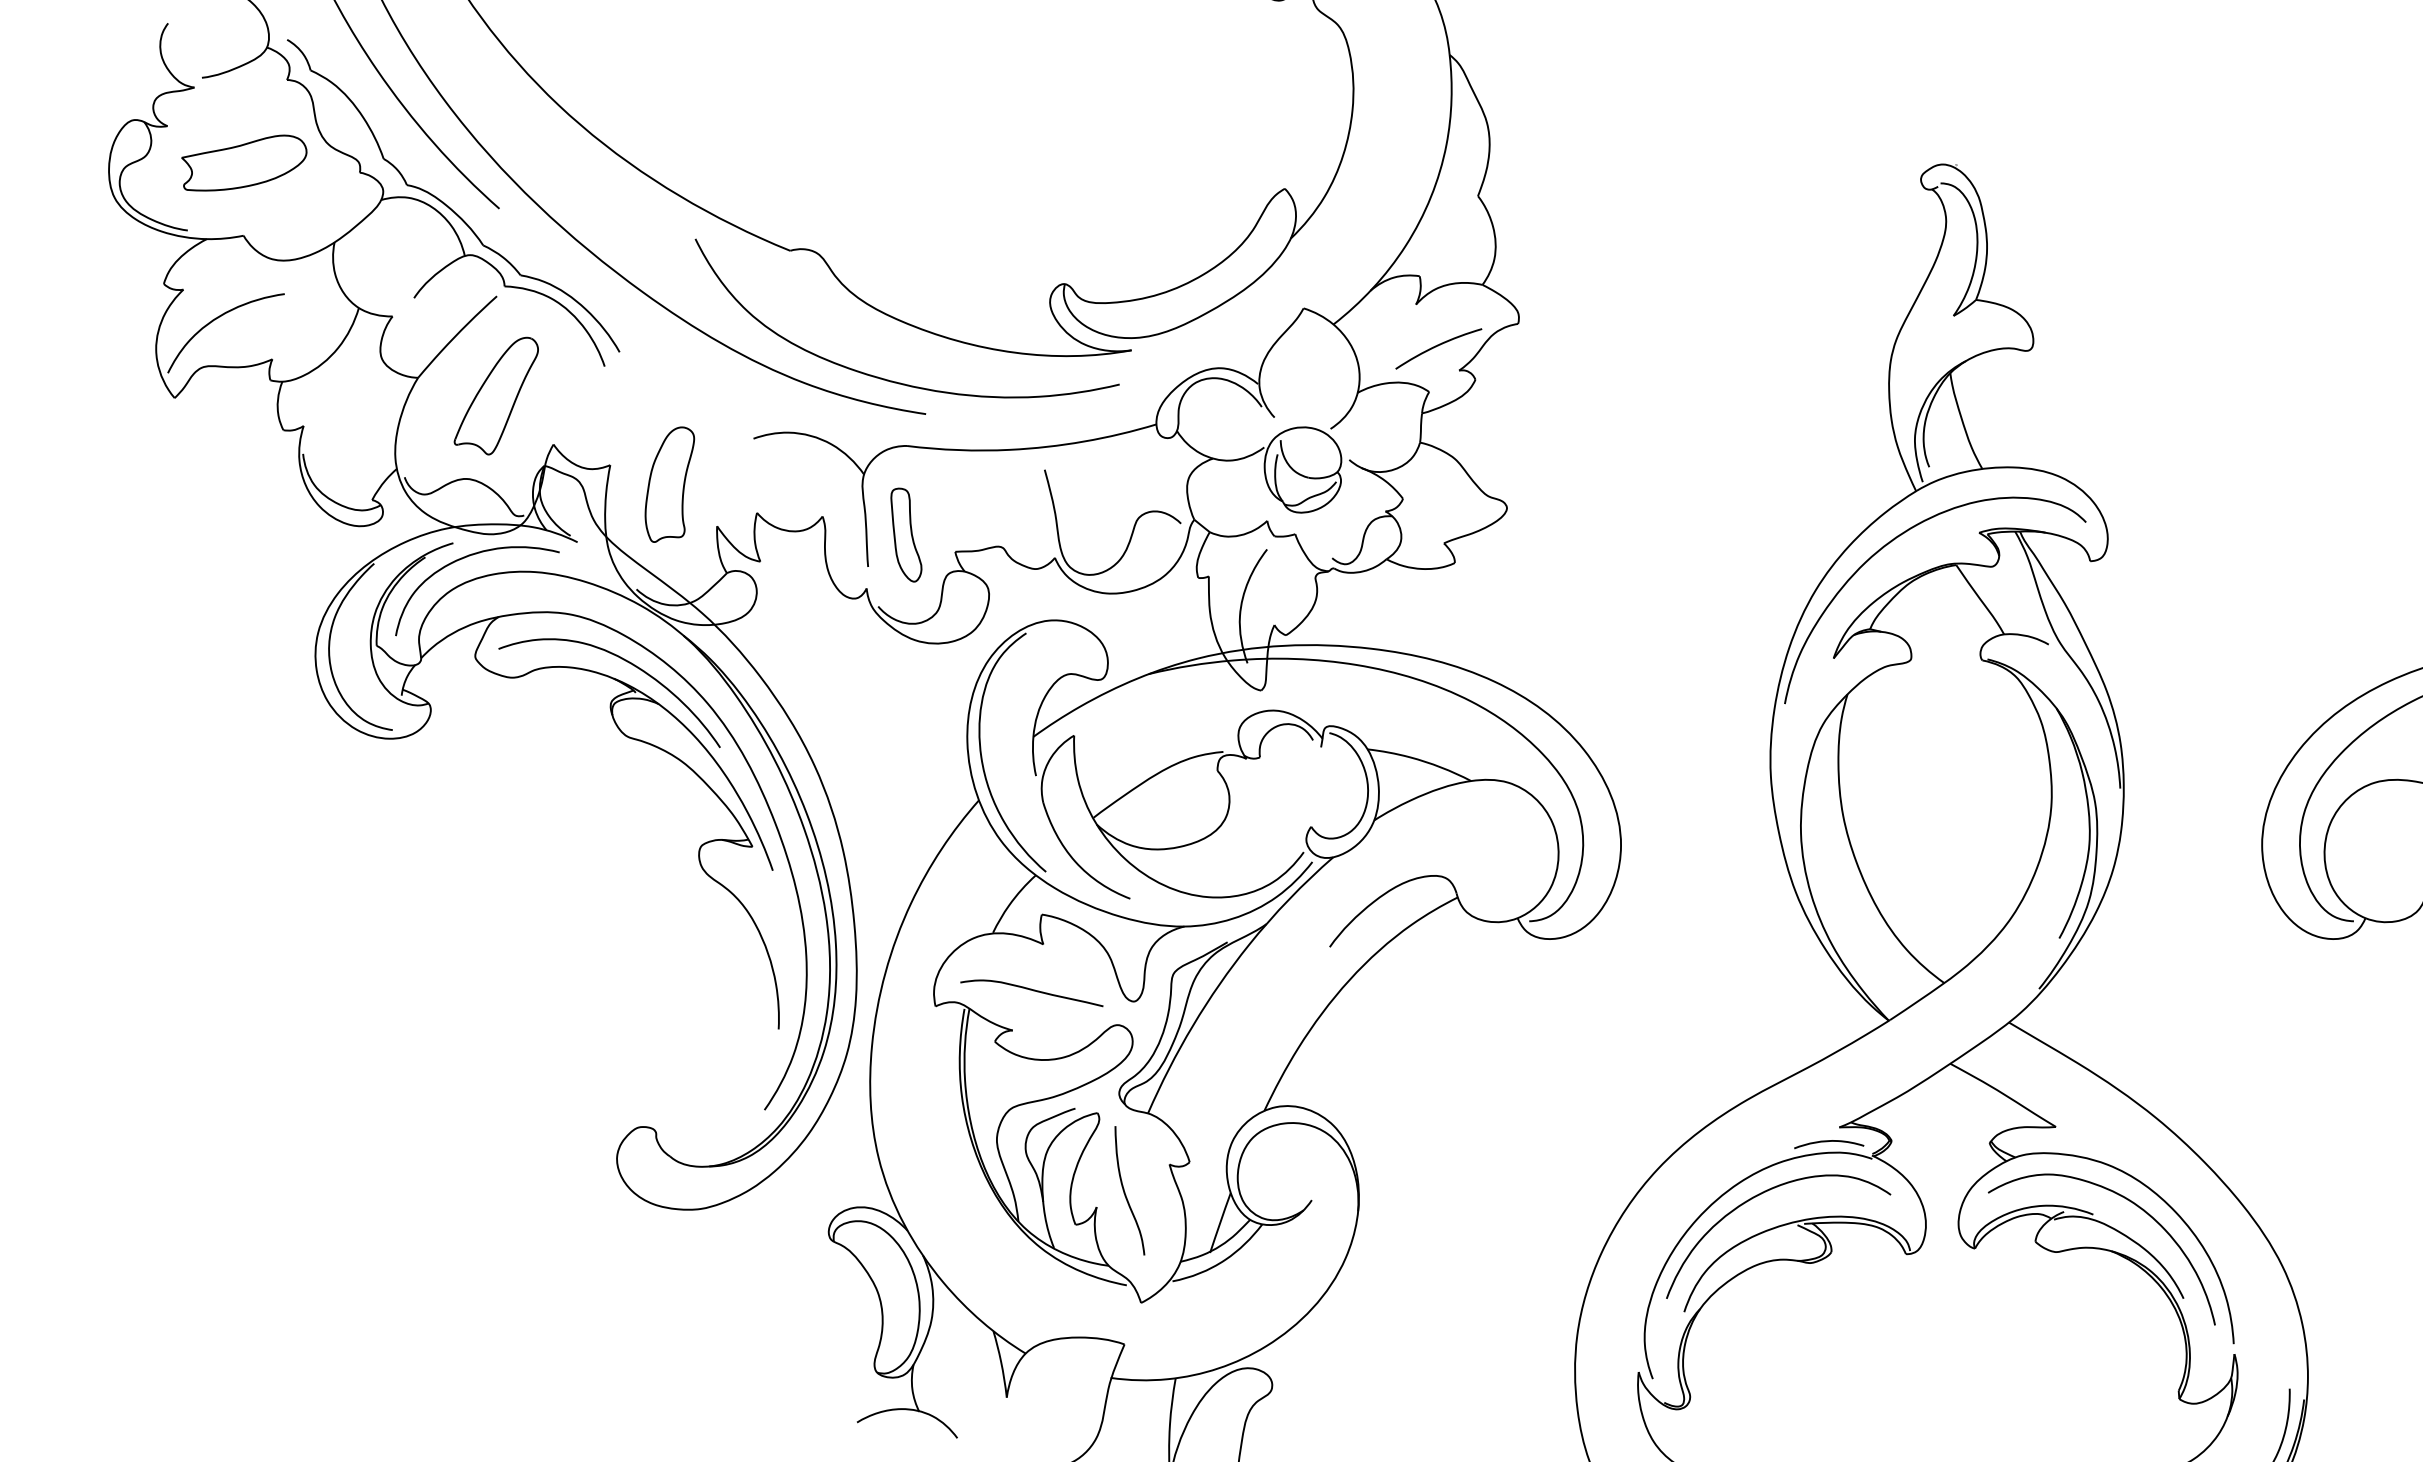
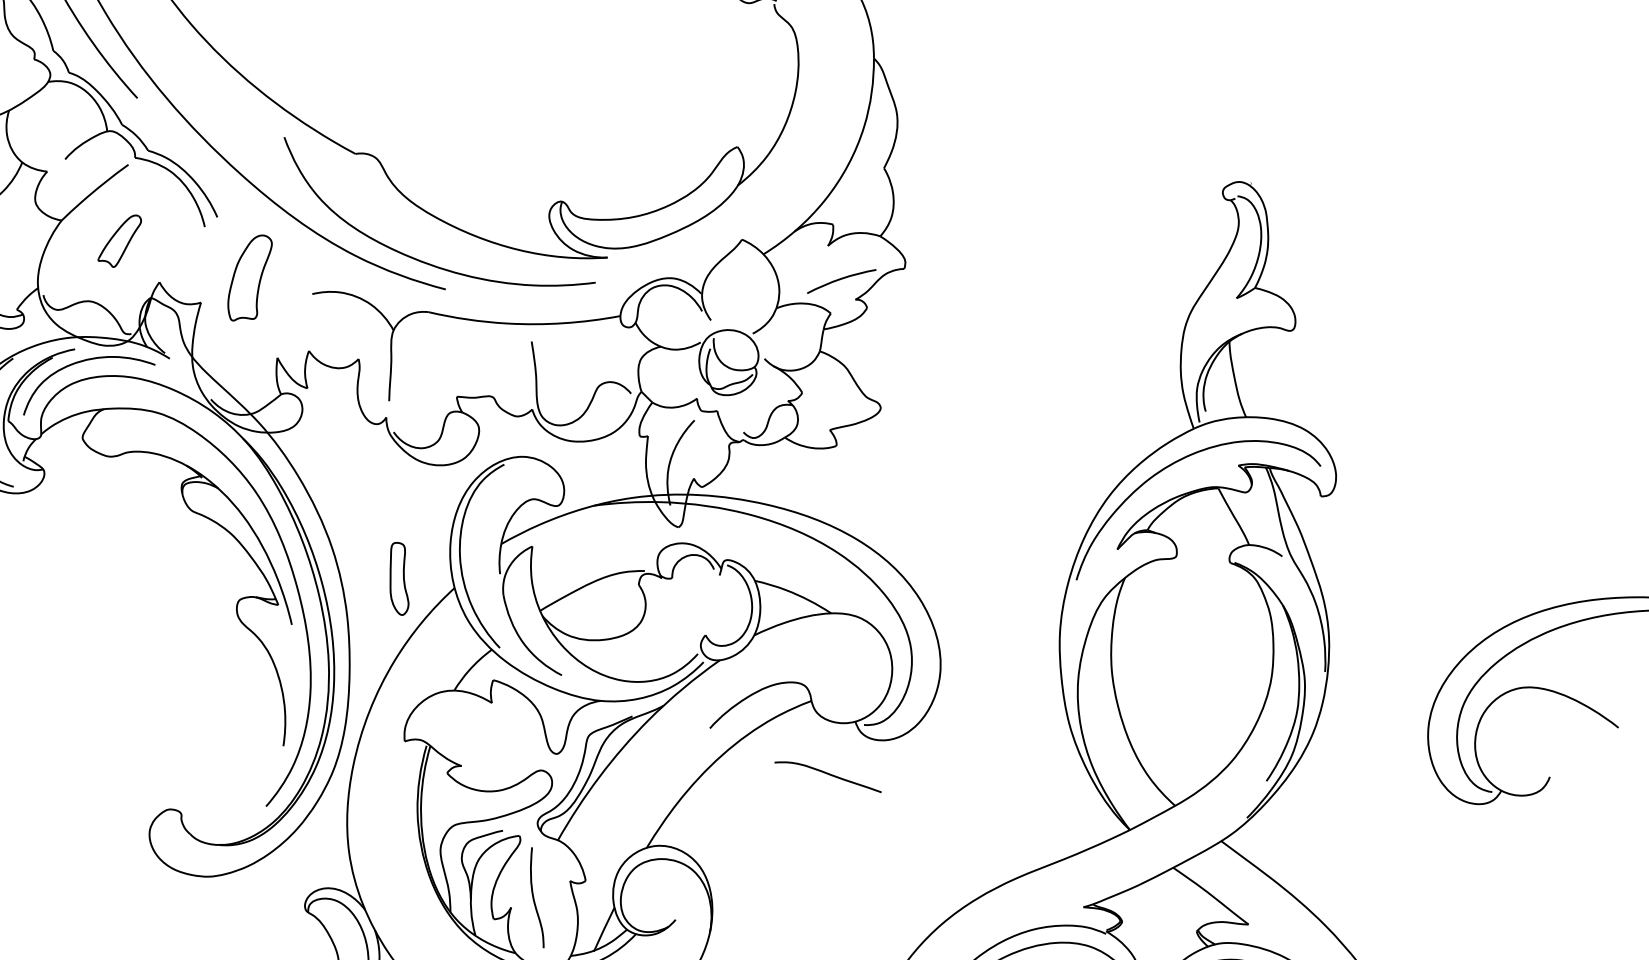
part: (495, 395) -> (119, 240), size x0.6
part: (669, 484) -> (249, 277), moved
part: (906, 534) -> (399, 578), moved
curve: (625, 661) -> (196, 453), removed
curve: (1033, 991) -> (829, 775), moved
curve: (1827, 1142) -> (1073, 917), removed

